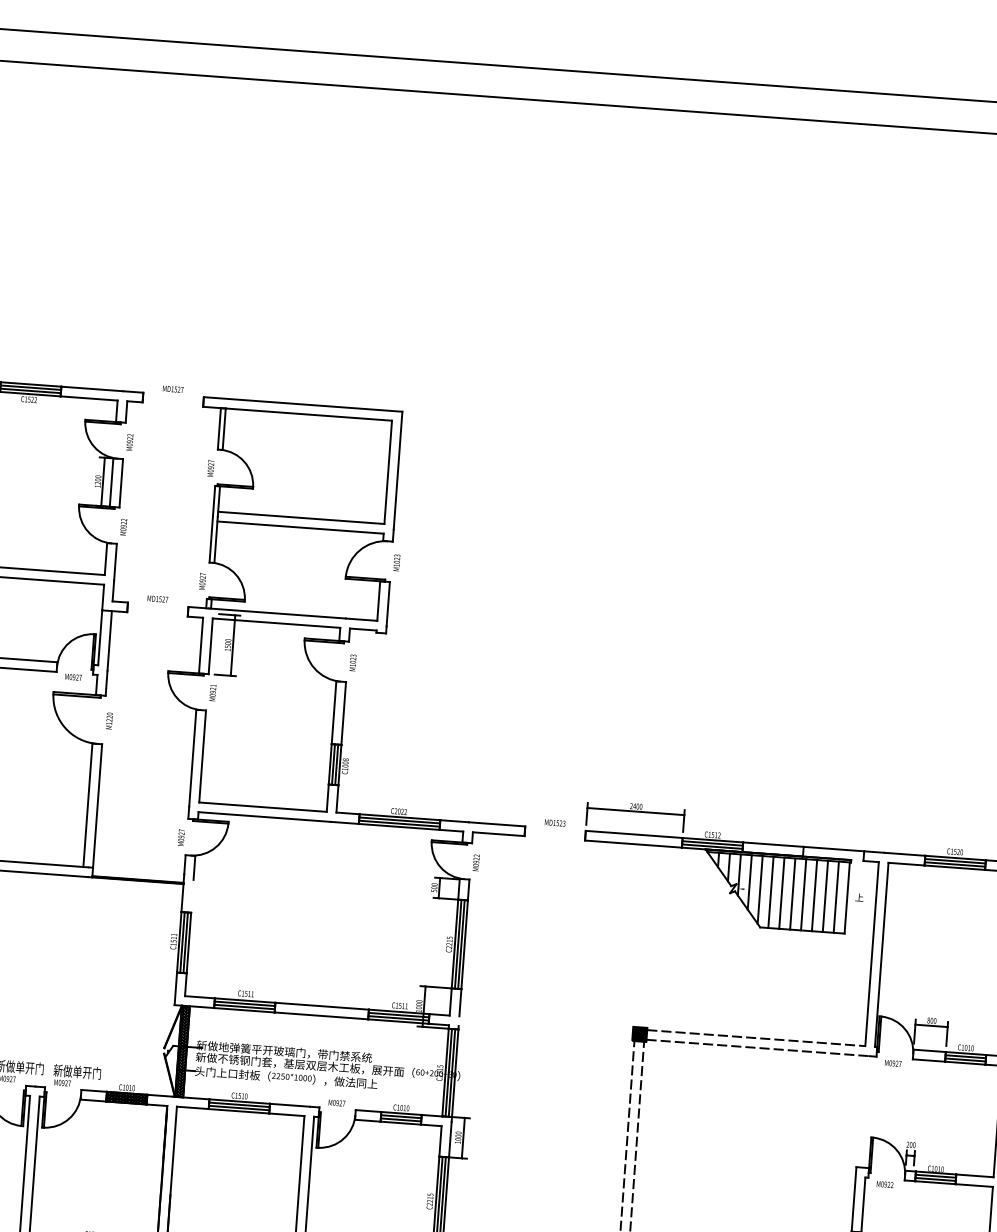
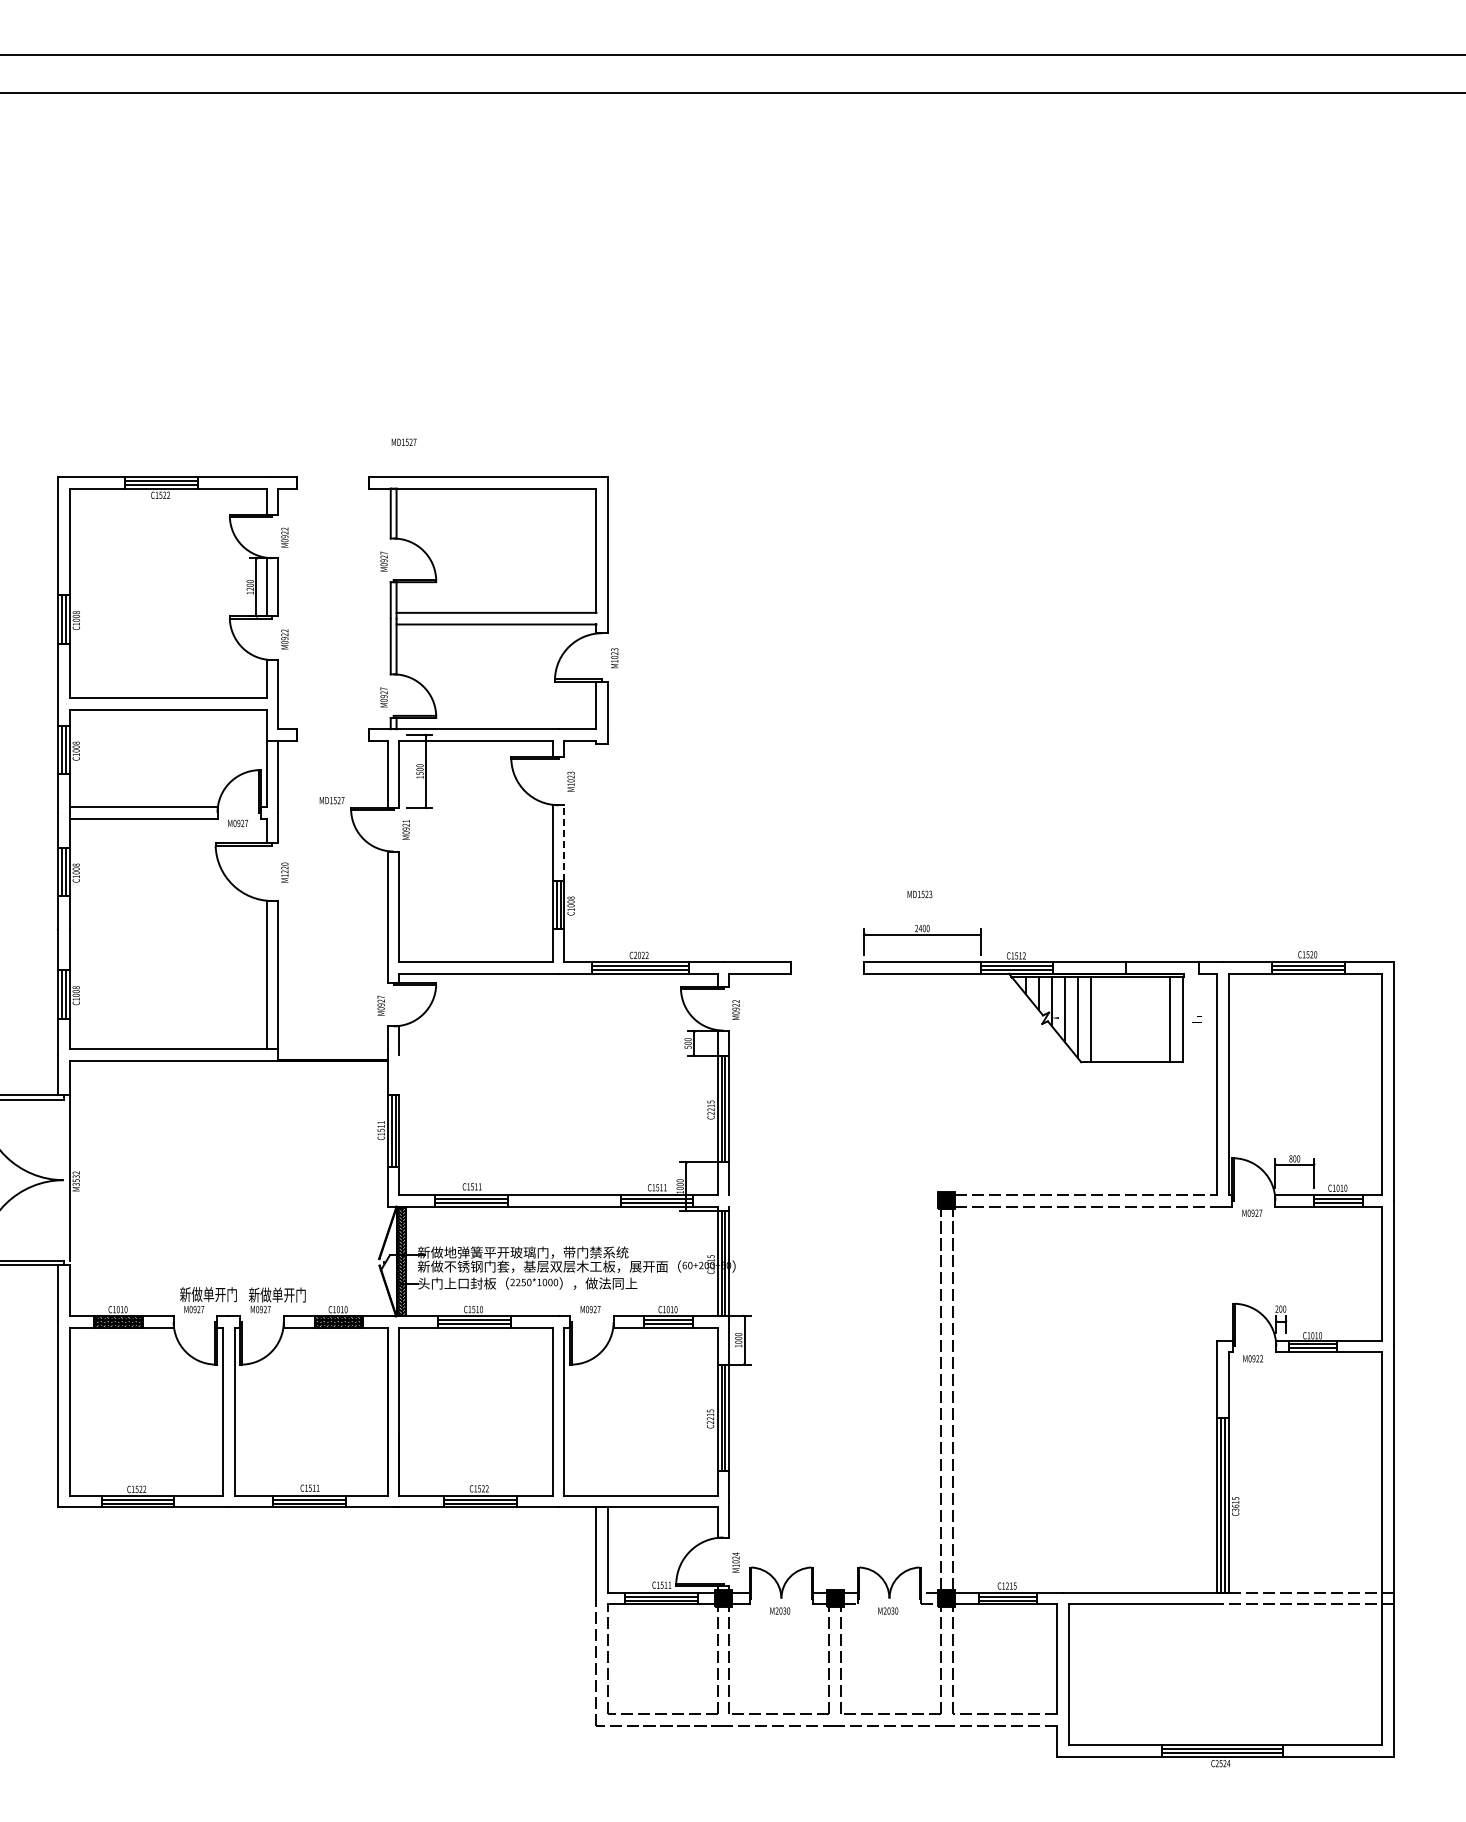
text: (172, 388) -> (403, 441), moved
text: (157, 599) -> (331, 800), moved
line: (343, 713) -> (564, 842), solid -> dashed
text: (554, 823) -> (919, 894), moved
line: (782, 893) -> (1104, 1019), removed
line: (792, 894) -> (1117, 1019), removed
line: (803, 894) -> (1130, 1019), removed
line: (814, 895) -> (1143, 1019), removed
line: (825, 896) -> (1156, 1019), removed

